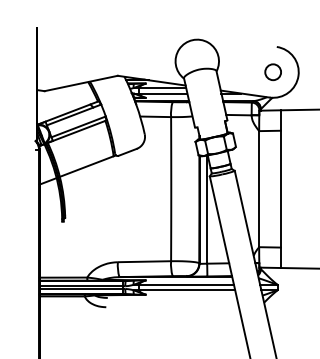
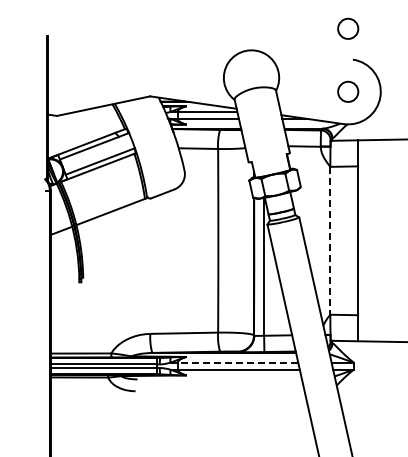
circle: (273, 22) -> (348, 28), added
line: (259, 188) -> (330, 240), solid -> dashed
line: (186, 284) -> (237, 362), solid -> dashed

